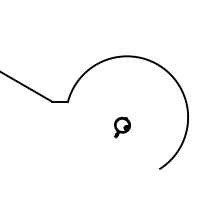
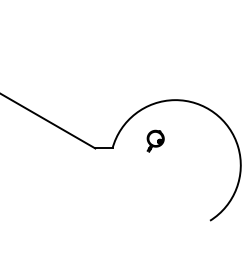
part: (122, 126) -> (155, 140), moved

